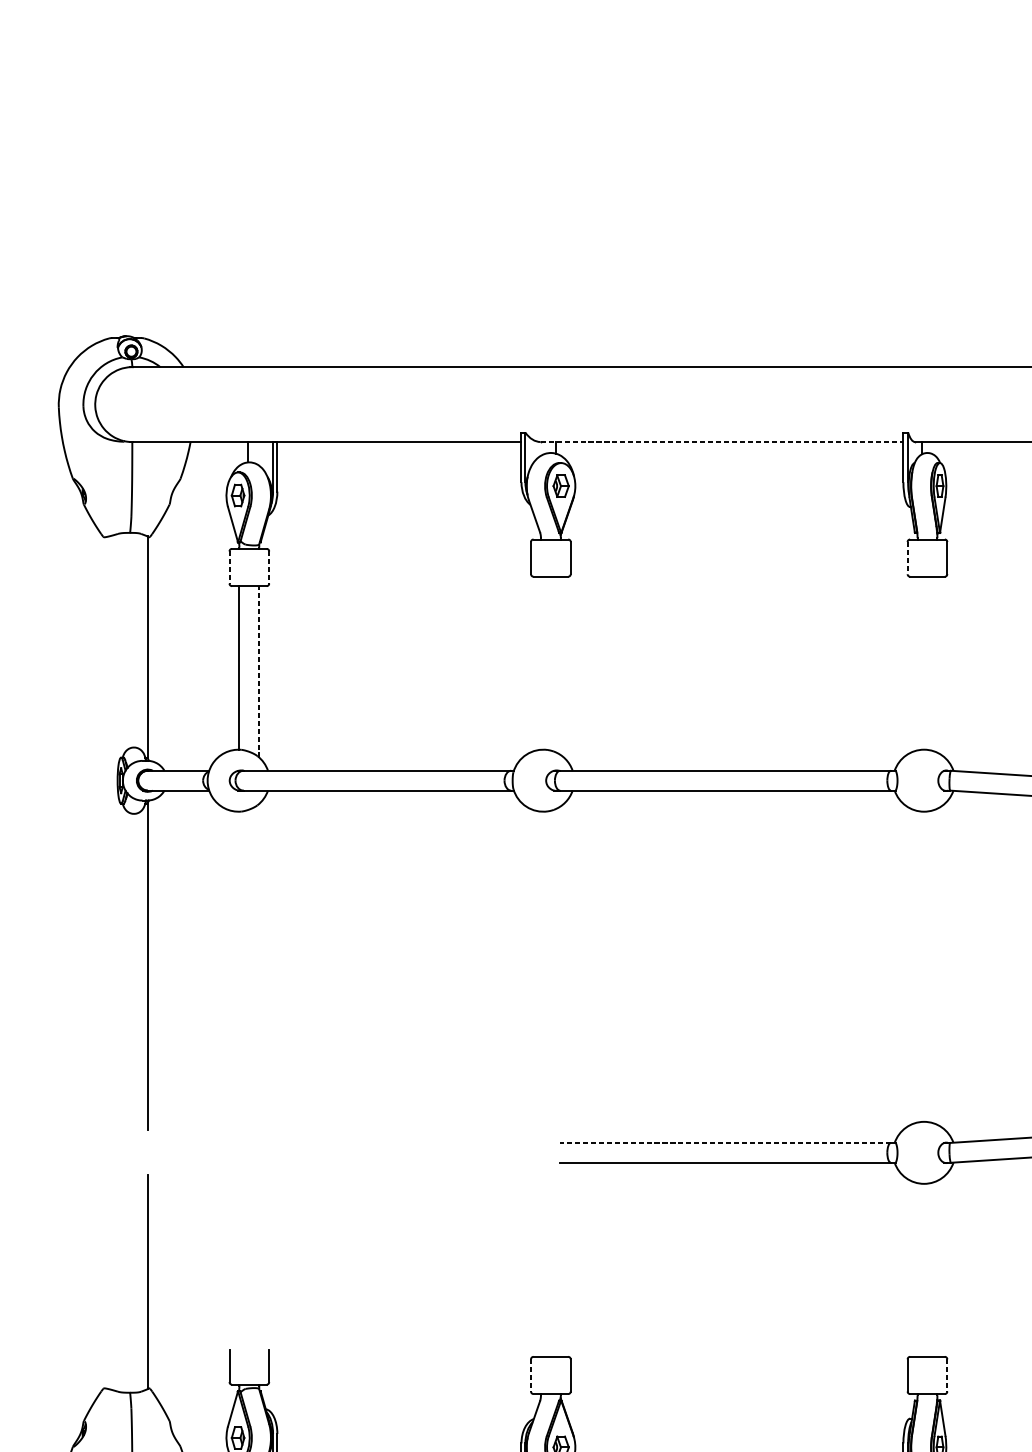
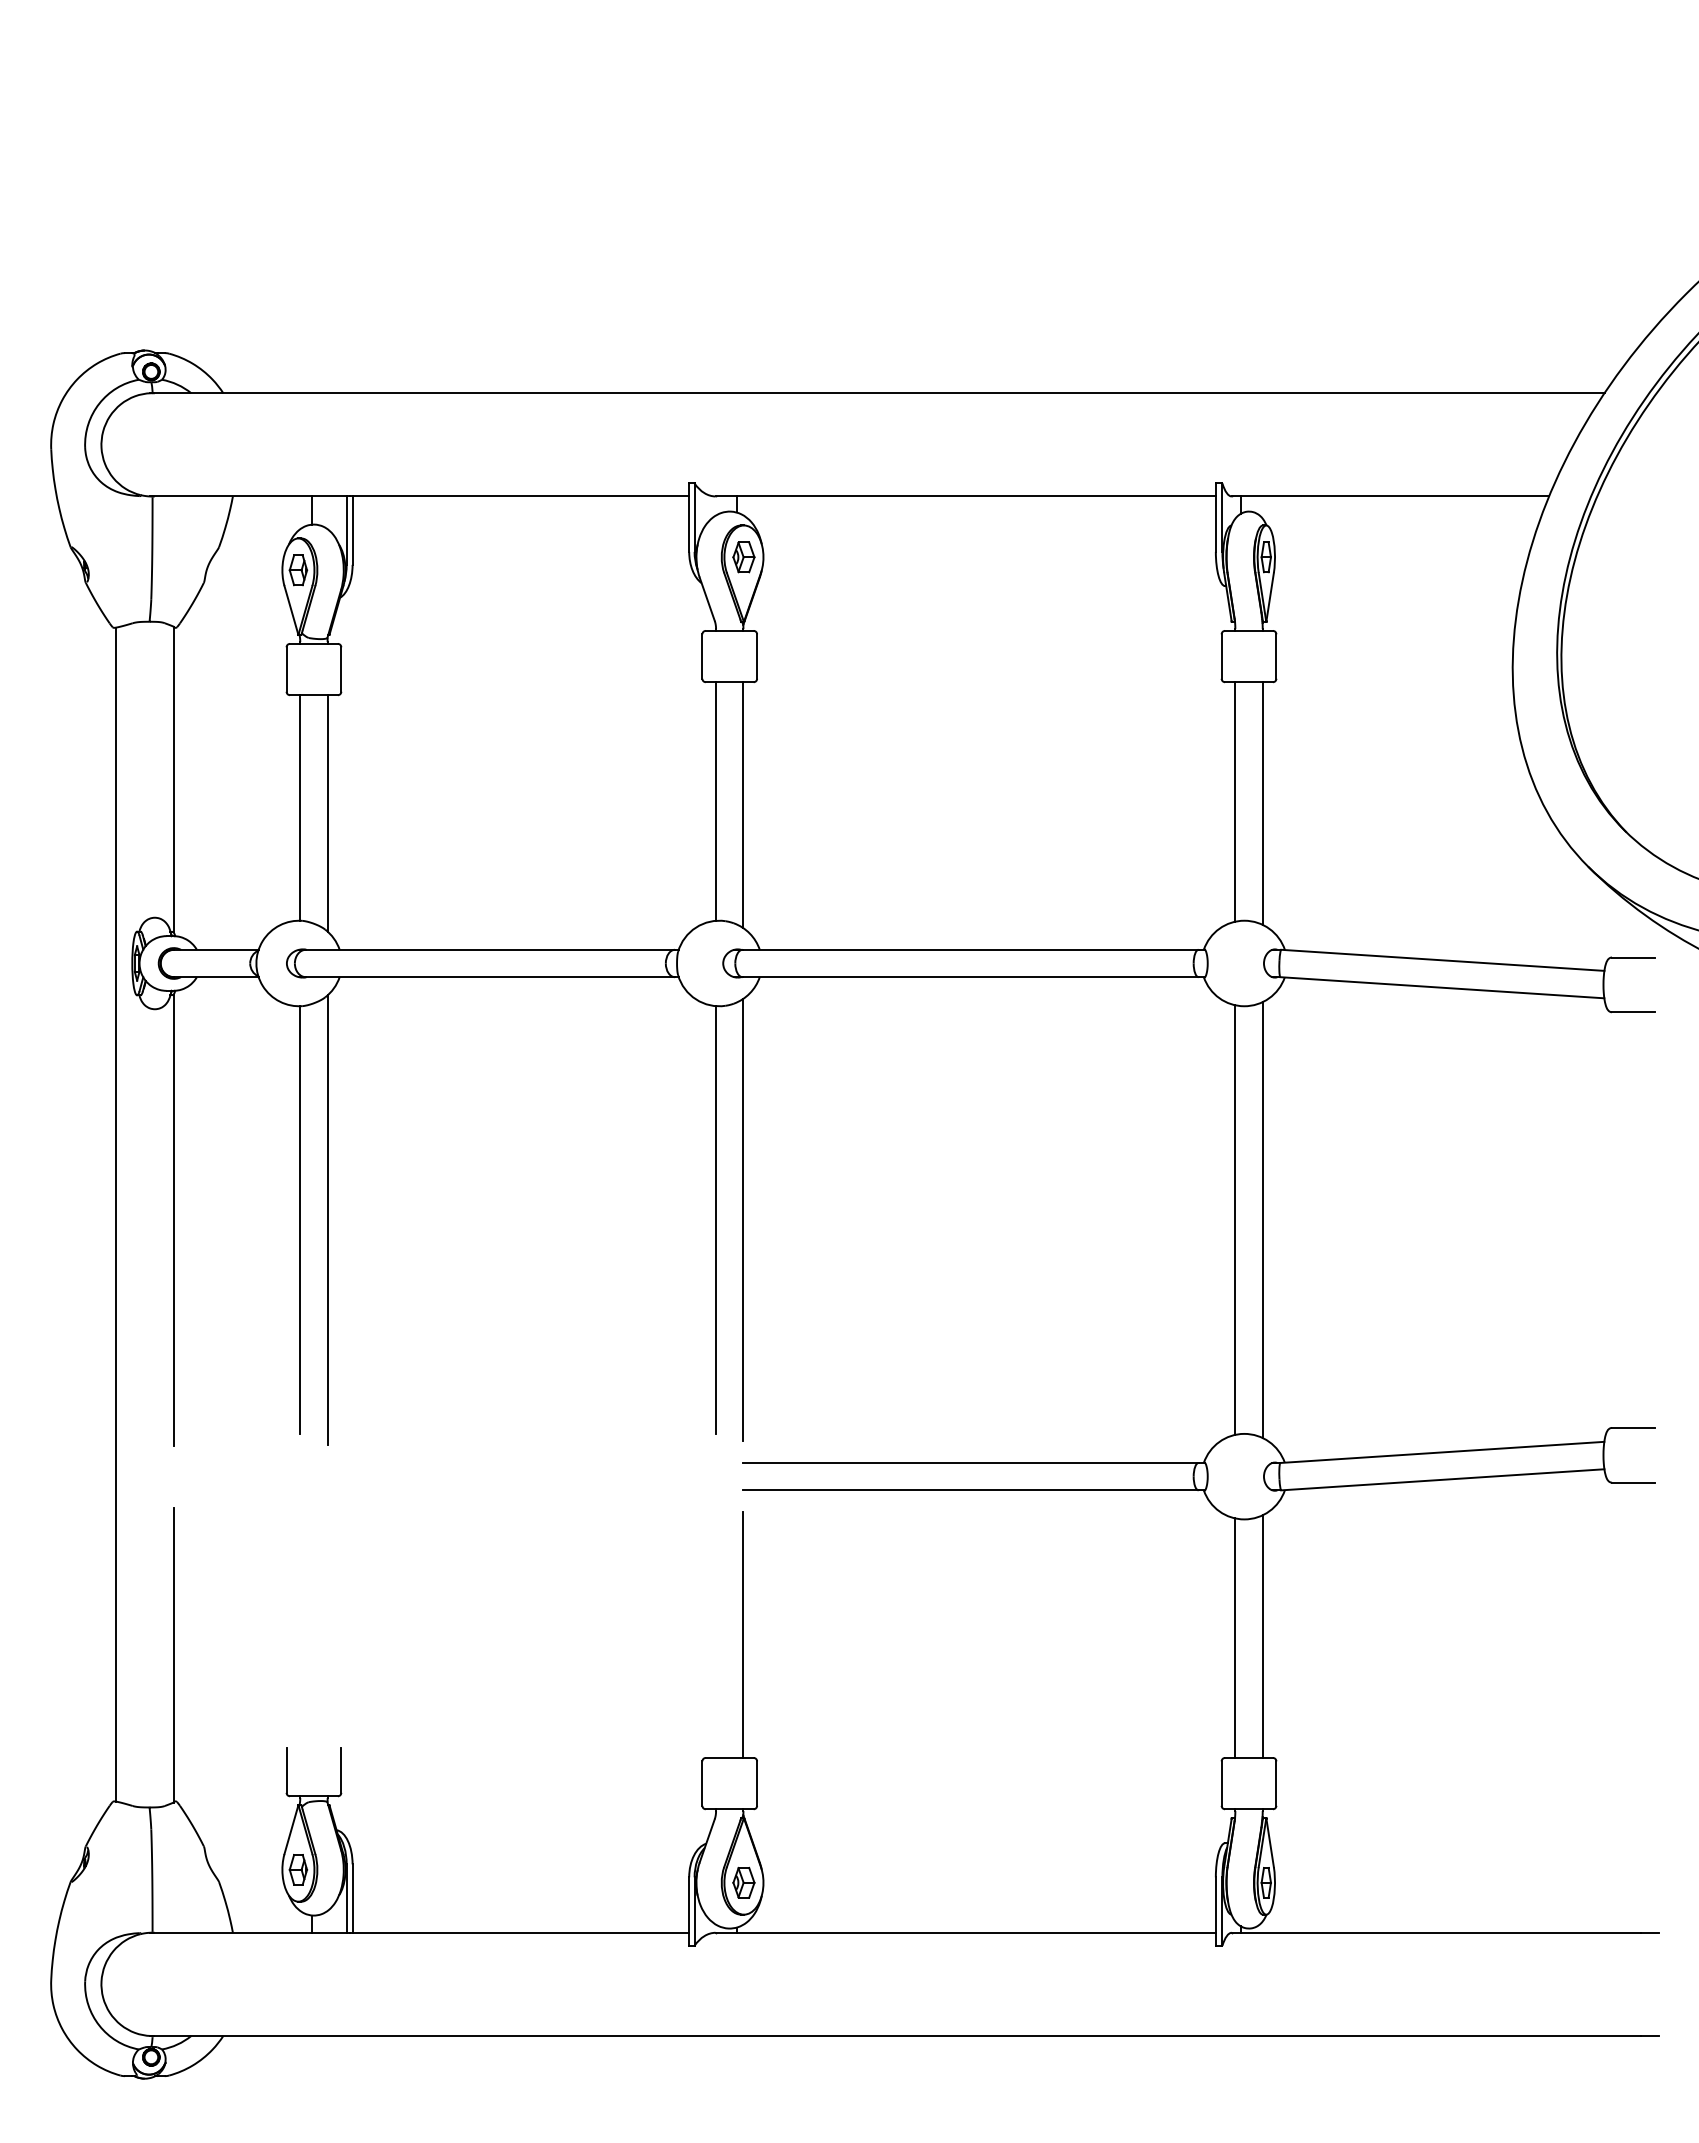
line: (722, 442) -> (966, 496), dashed -> solid
line: (907, 558) -> (1221, 657), dashed -> solid
line: (229, 568) -> (286, 670), dashed -> solid
line: (269, 568) -> (341, 670), dashed -> solid
line: (541, 663) -> (716, 801), added
line: (917, 663) -> (1235, 801), added
line: (937, 664) -> (1262, 803), added
line: (560, 666) -> (743, 805), added
line: (259, 671) -> (327, 812), dashed -> solid
line: (106, 962) -> (116, 1214), added
line: (239, 966) -> (300, 1219), added
line: (259, 966) -> (327, 1219), added
line: (560, 966) -> (743, 1219), added
line: (917, 966) -> (1235, 1219), added
line: (541, 967) -> (716, 1220), added
line: (937, 967) -> (1262, 1220), added
line: (725, 1142) -> (970, 1462), dashed -> solid
line: (560, 1267) -> (743, 1634), added
line: (937, 1268) -> (1262, 1636), added
line: (917, 1269) -> (1235, 1637), added
line: (531, 1376) -> (702, 1784), dashed -> solid
line: (947, 1376) -> (1276, 1784), dashed -> solid

